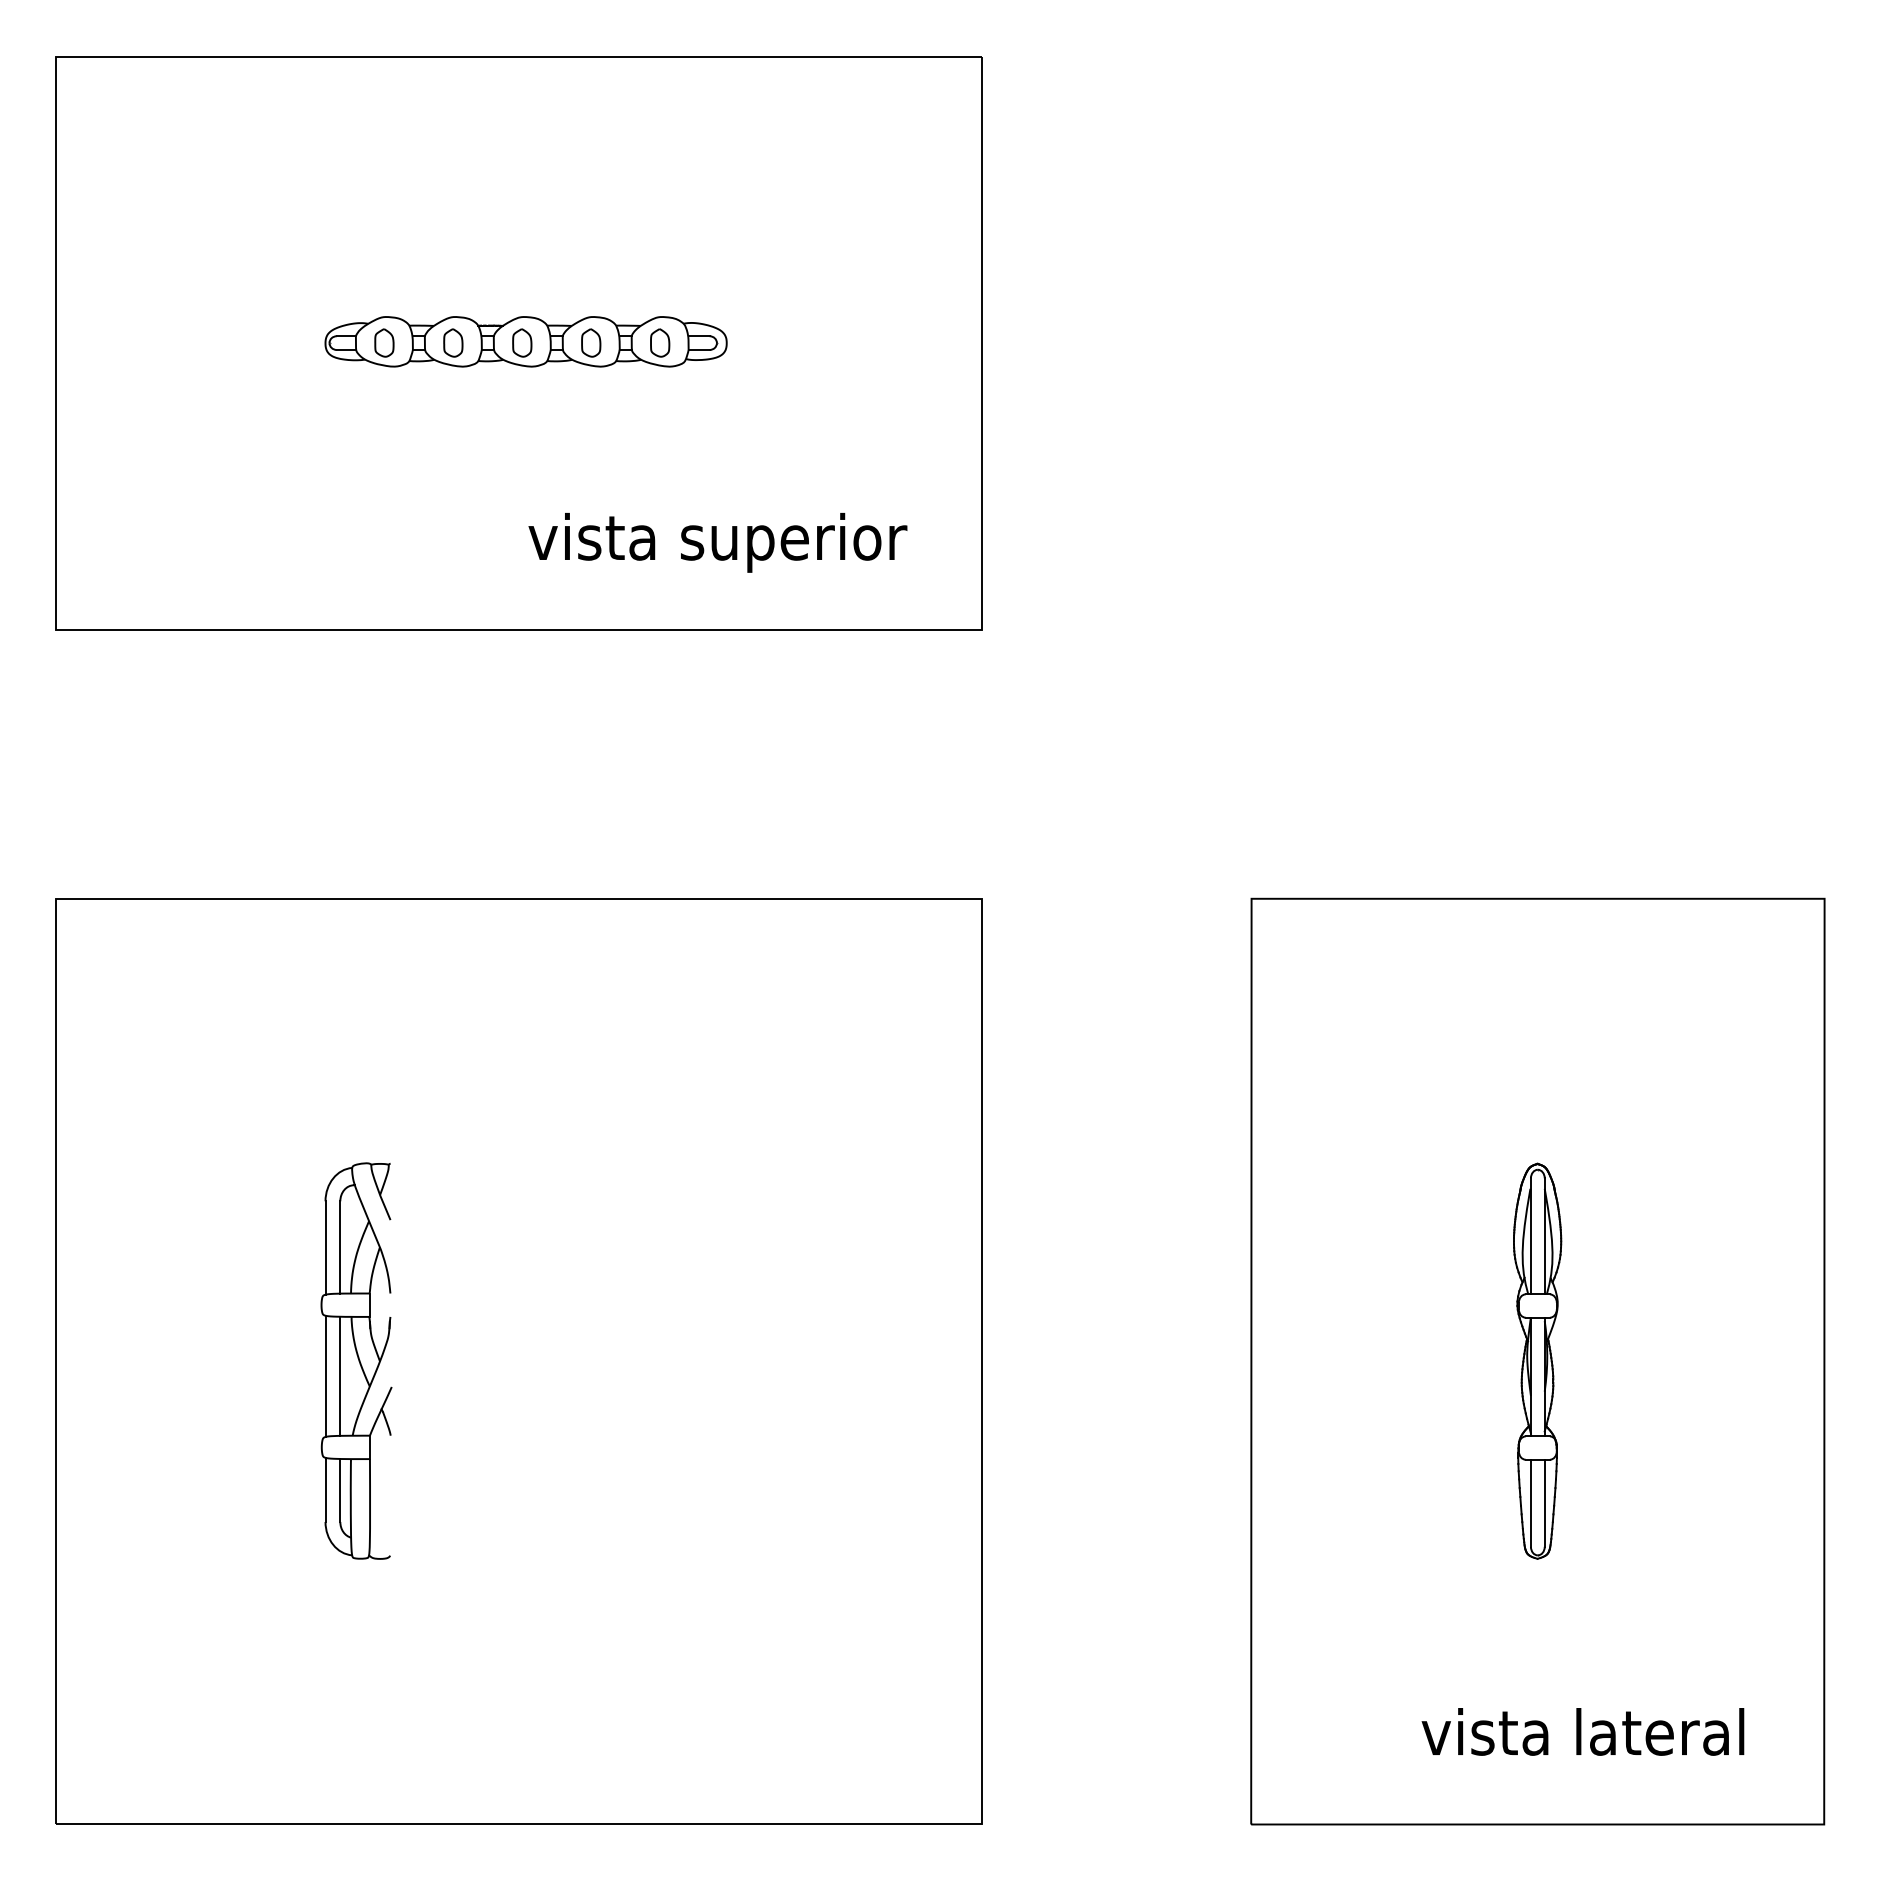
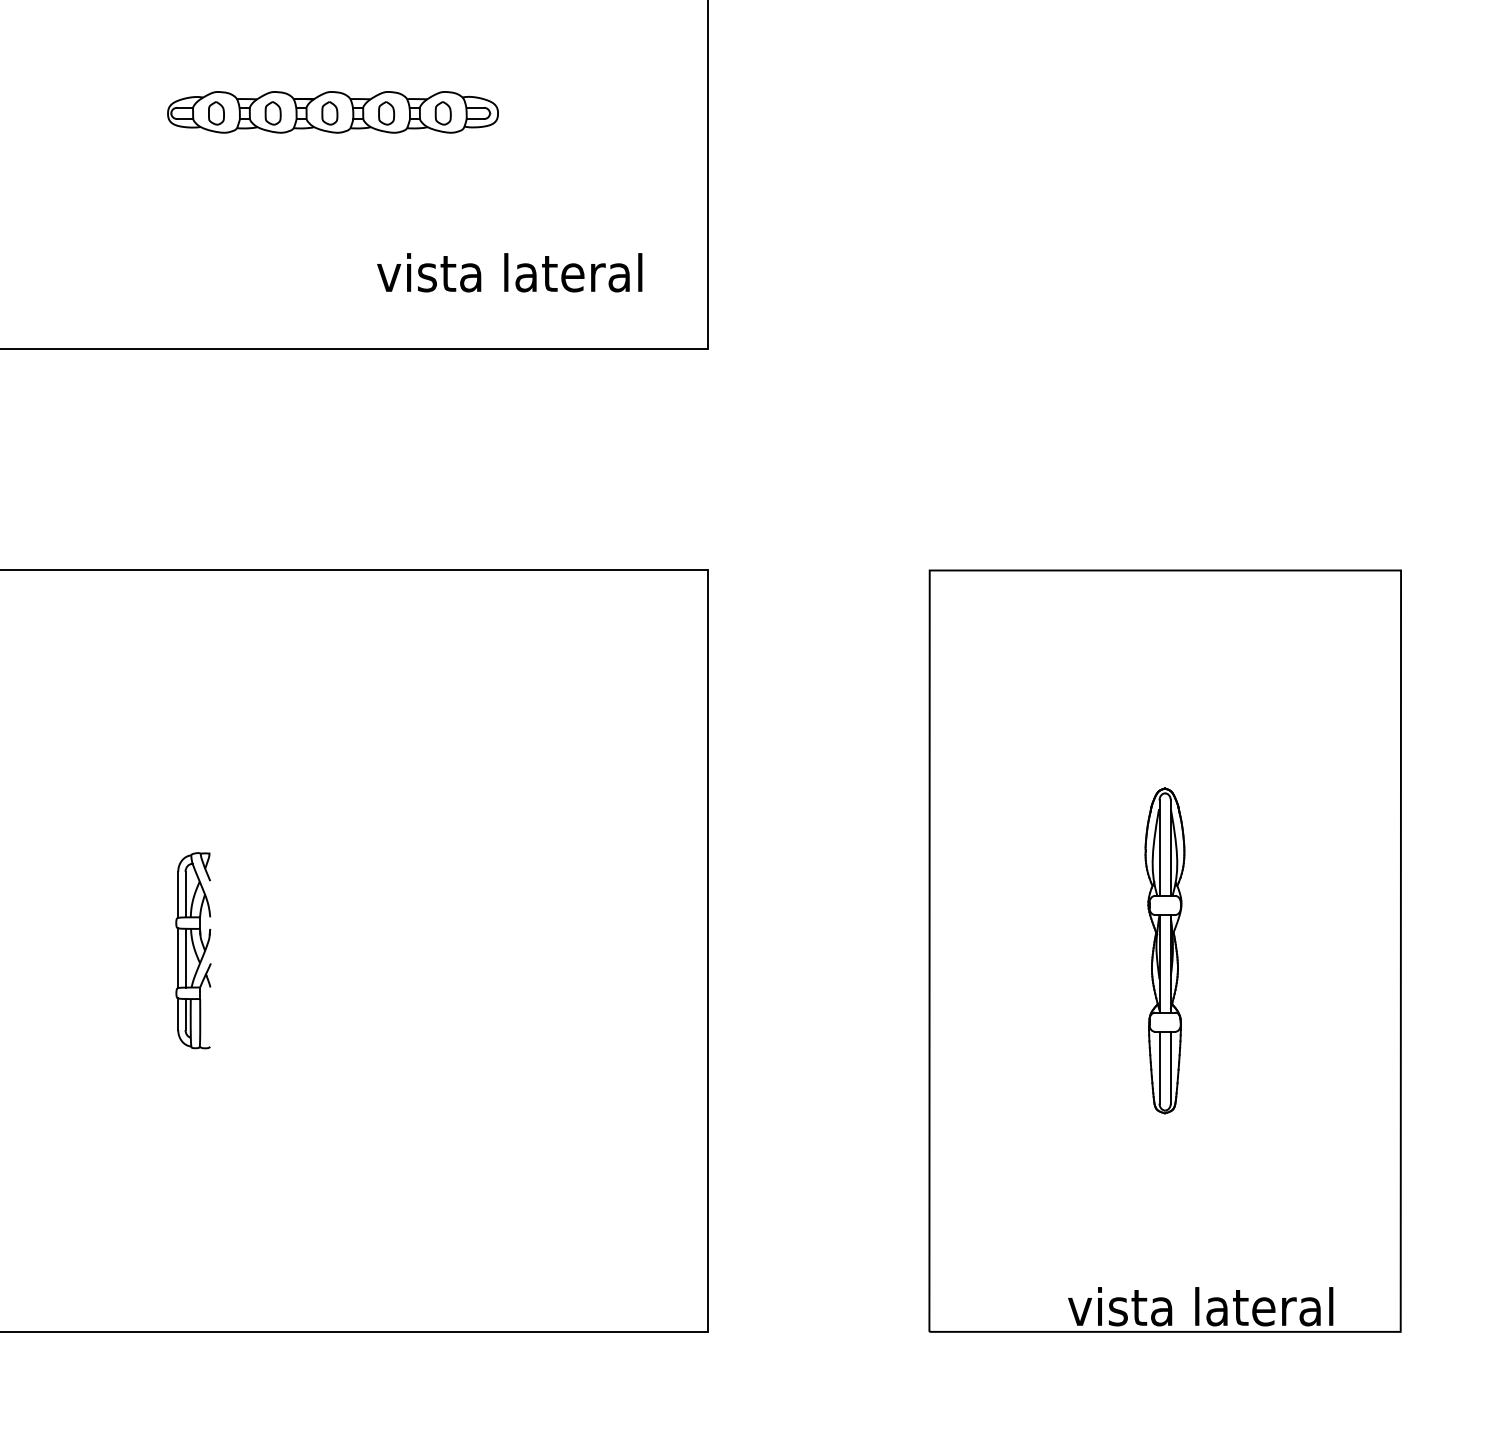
text: (717, 542) -> (490, 277), vista superior -> vista lateral
part: (356, 1360) -> (193, 950), size x0.6
text: (1582, 1731) -> (1200, 1306), moved

